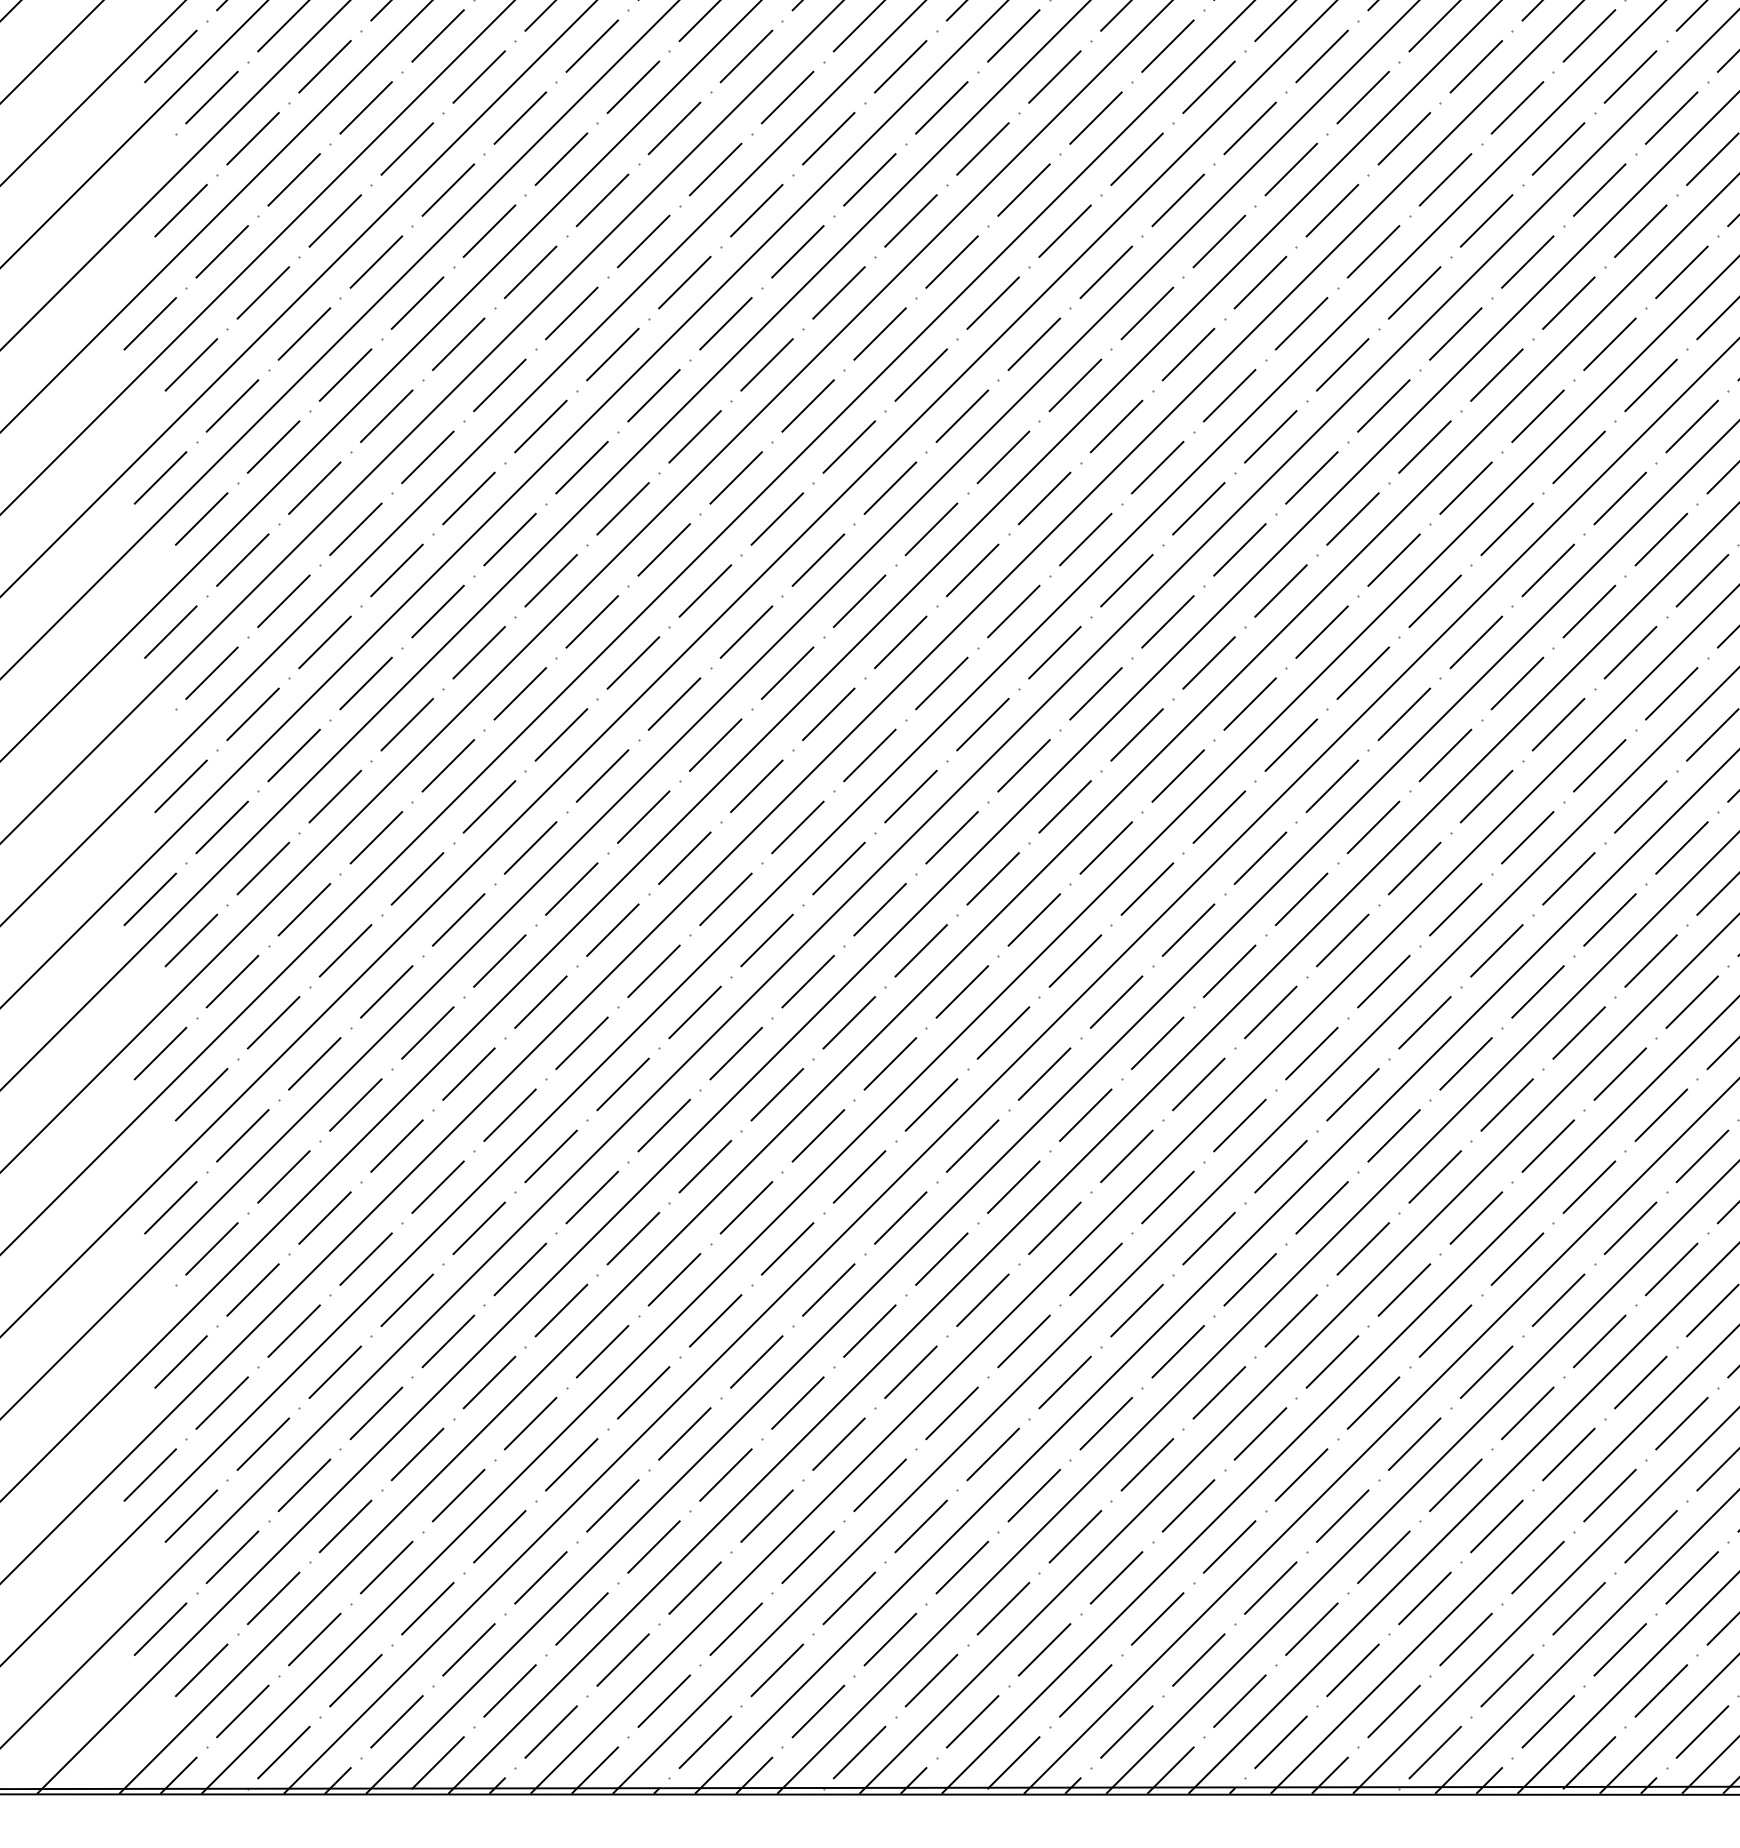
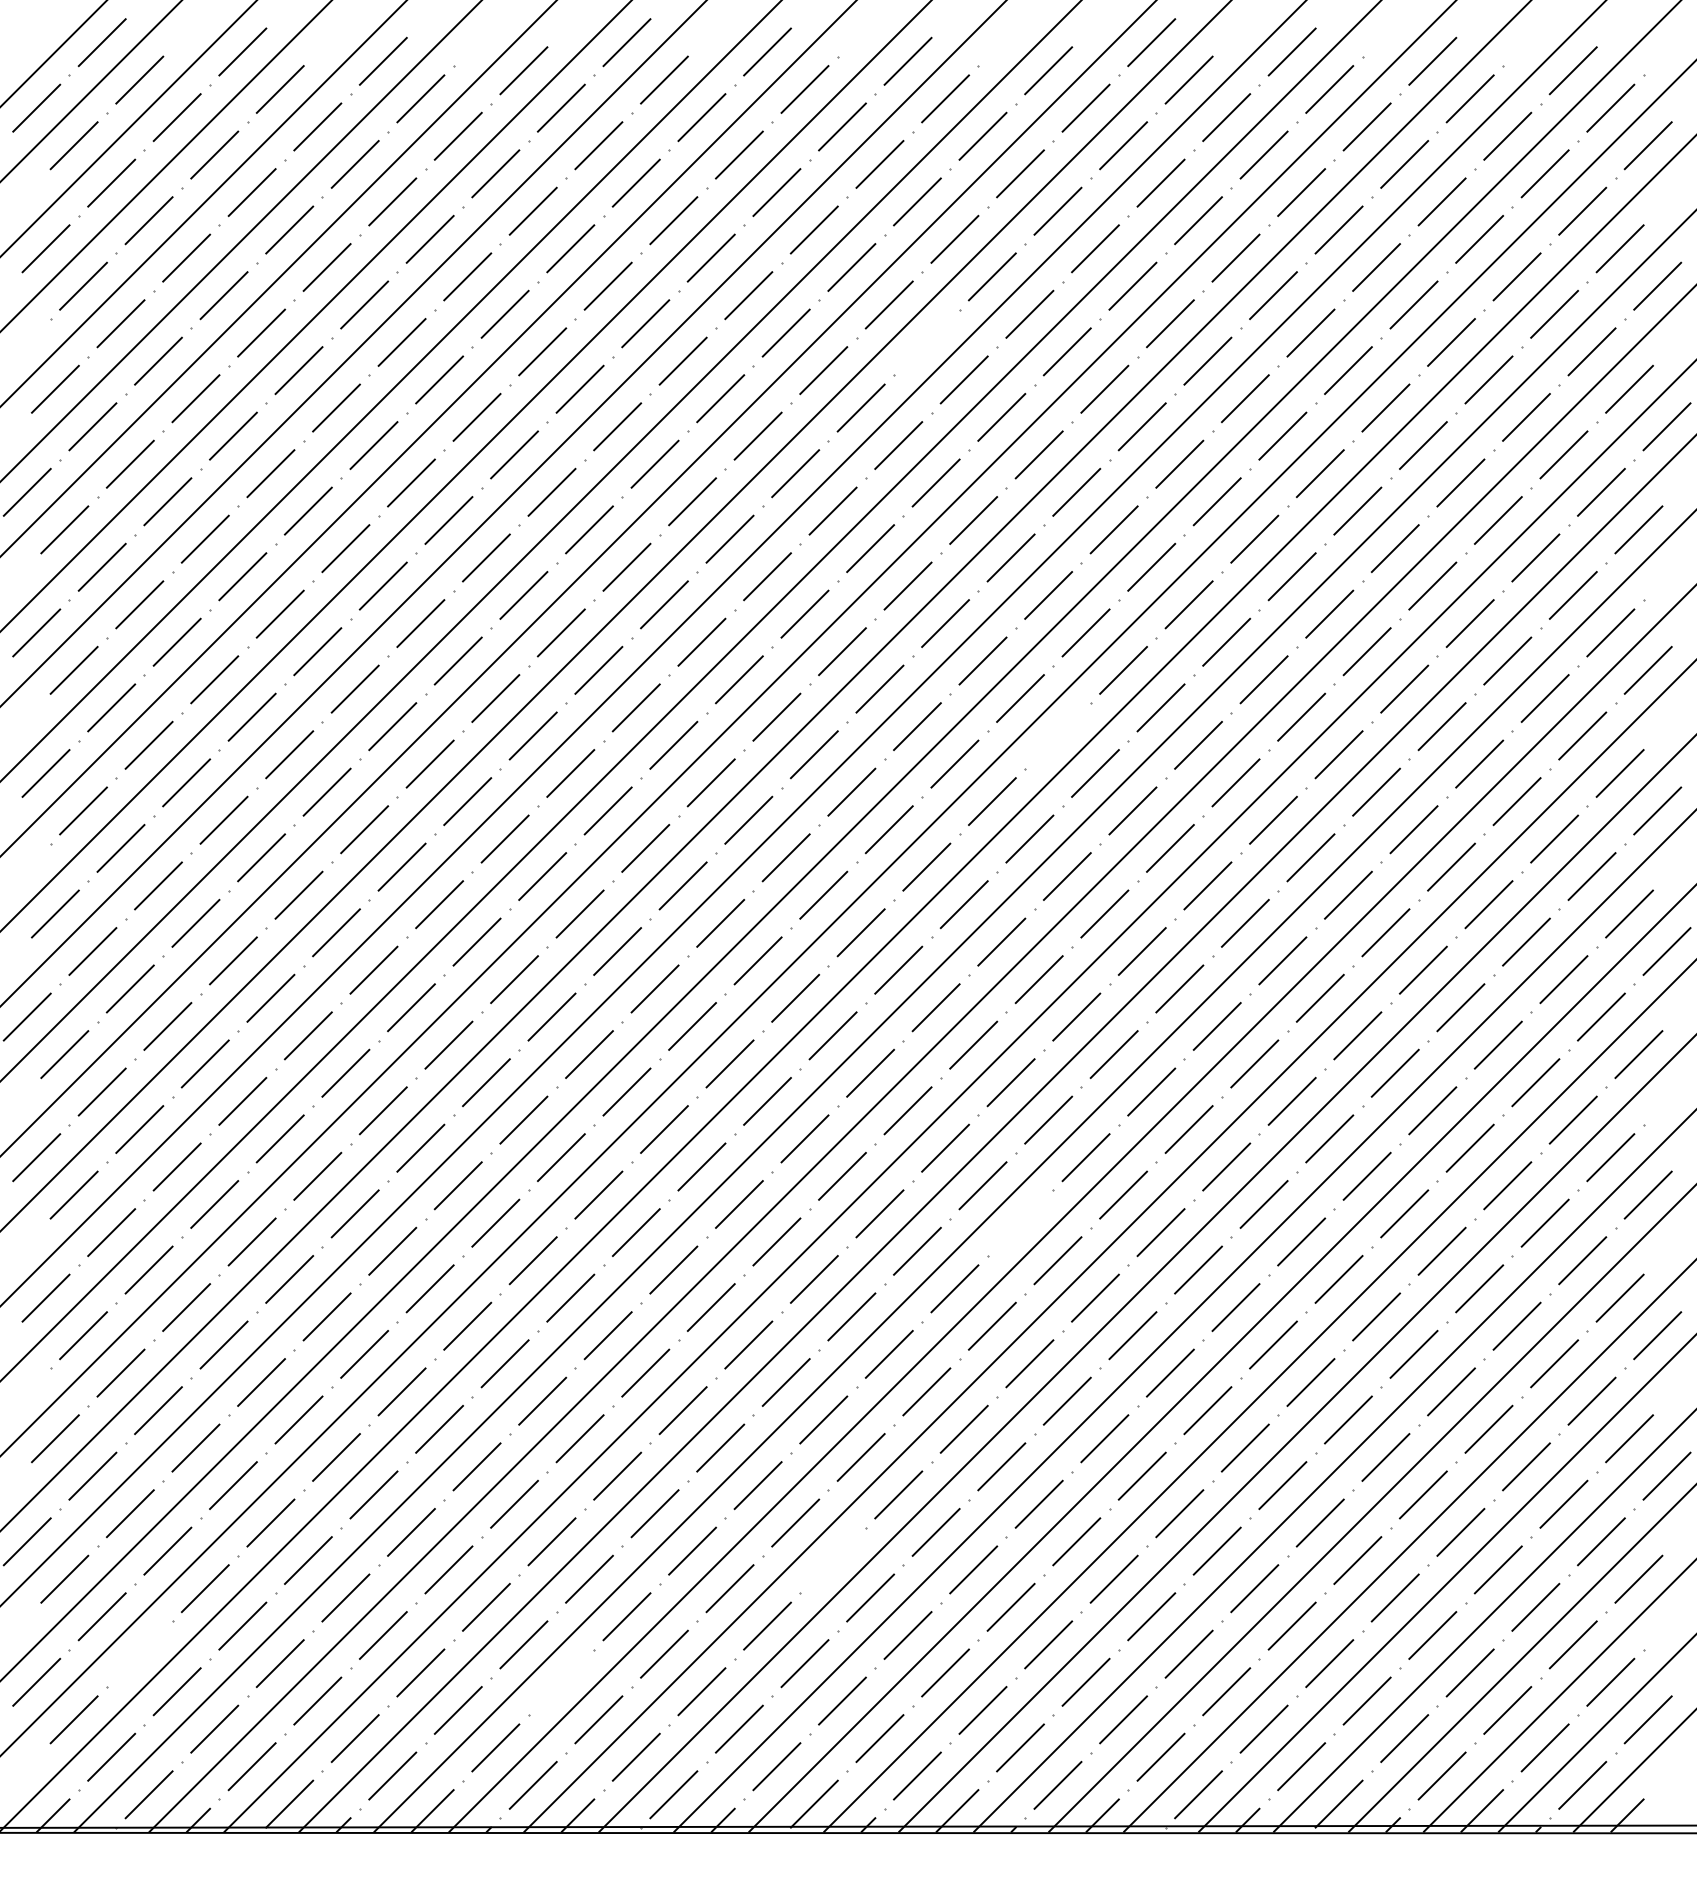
line: (1136, 159) -> (926, 342), removed
line: (1280, 590) -> (1057, 735), removed
line: (1239, 1124) -> (1020, 1222), removed
line: (1033, 1495) -> (832, 1560), removed
line: (273, 1597) -> (139, 1653), removed
line: (735, 1628) -> (560, 1681), removed

